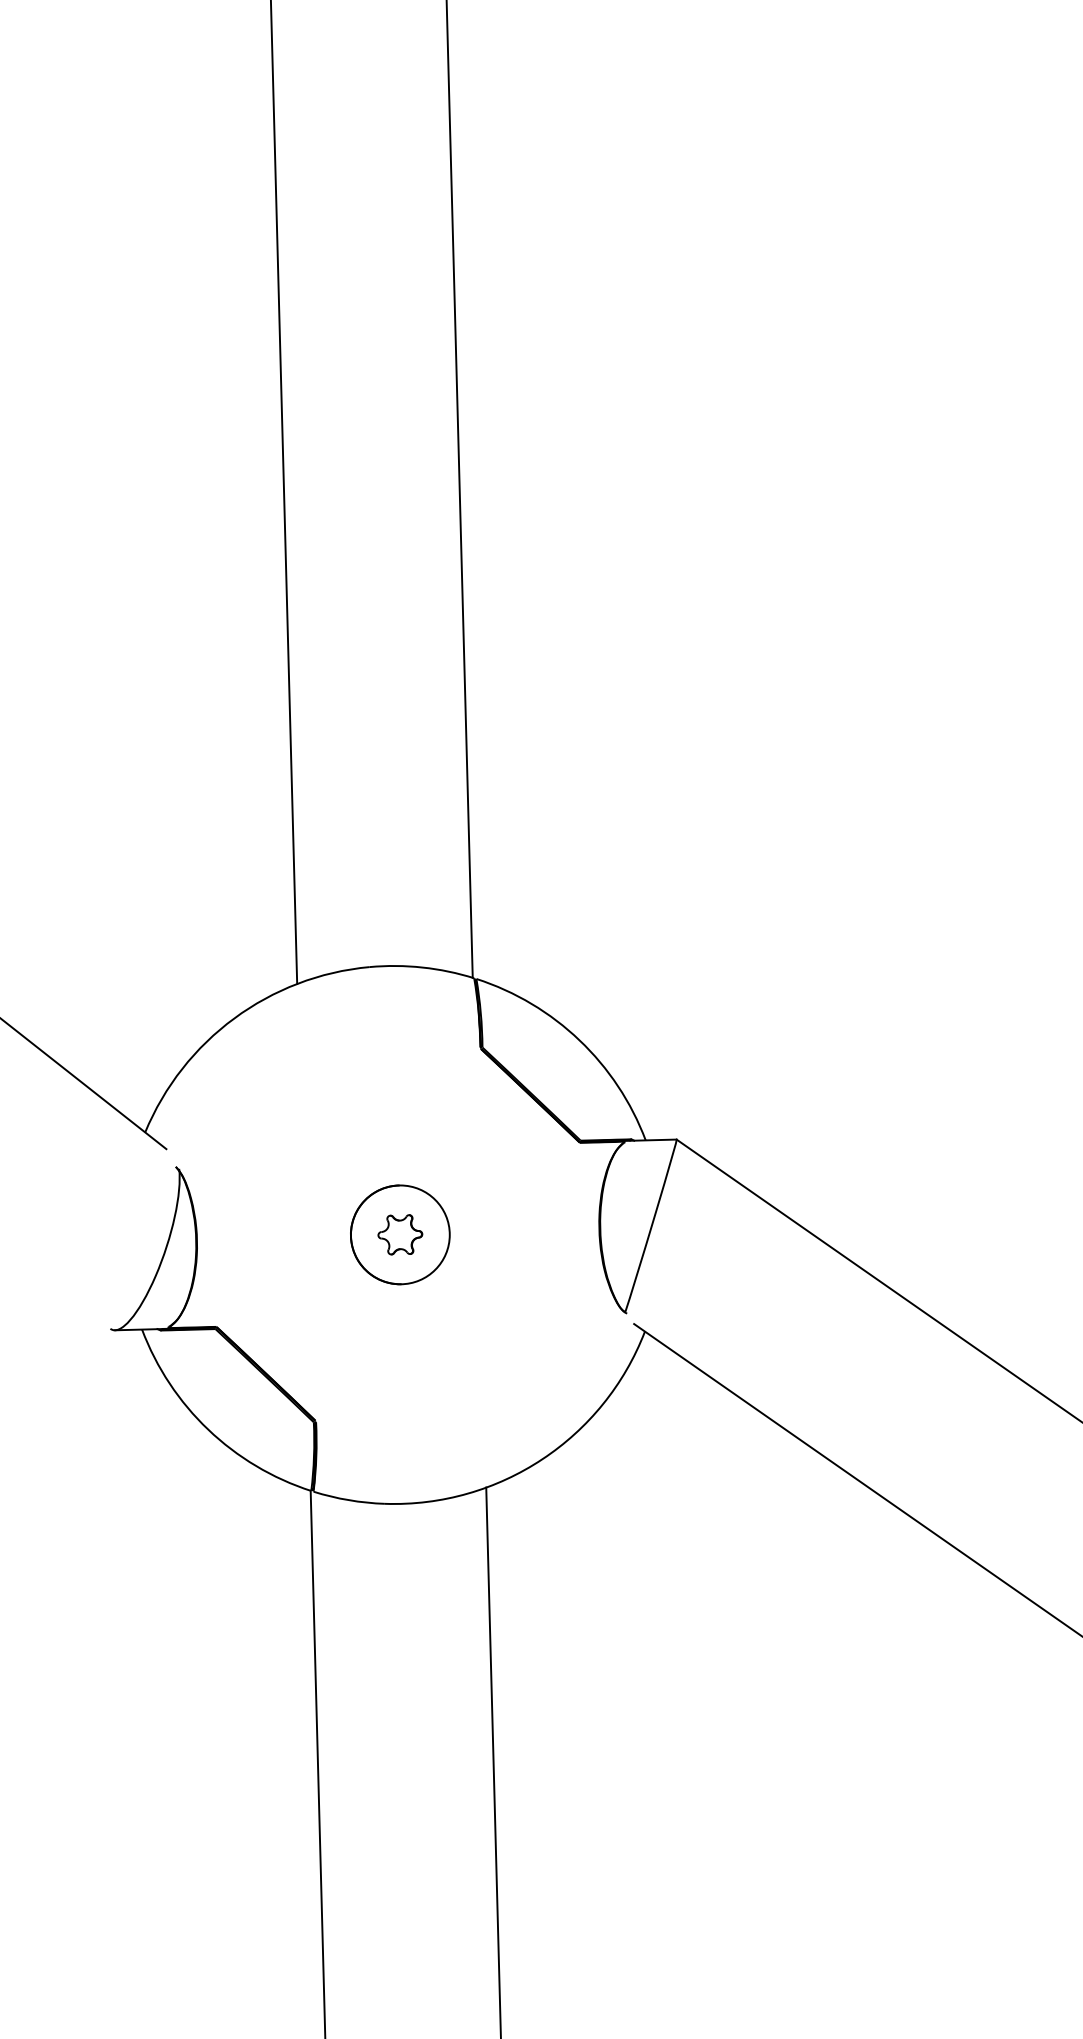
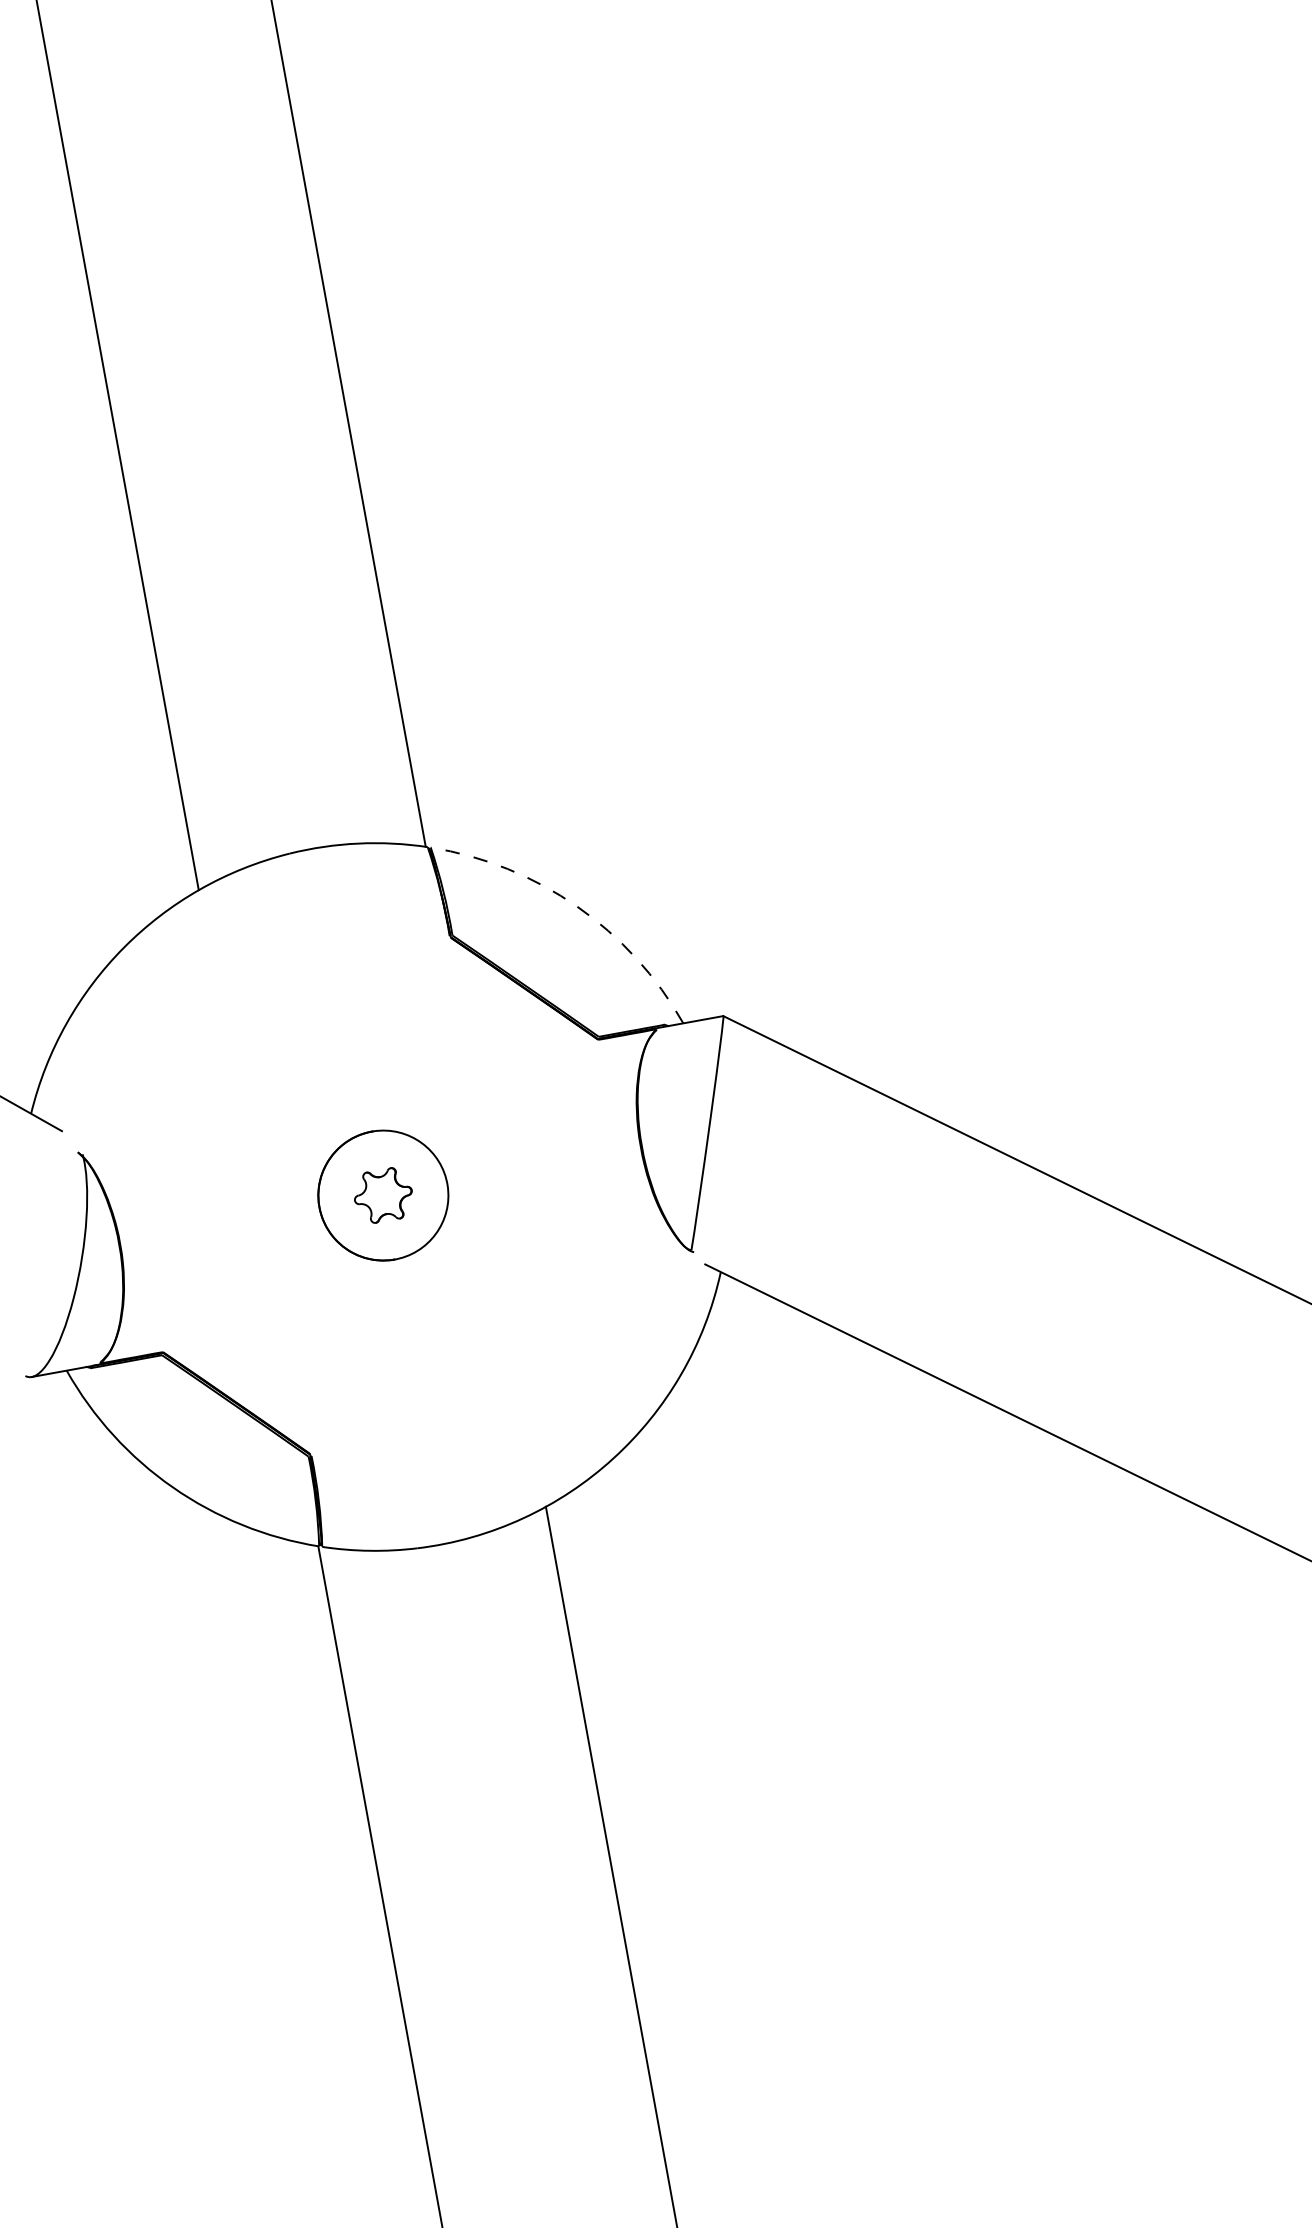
arc: (579, 1040) -> (577, 906), solid -> dashed

